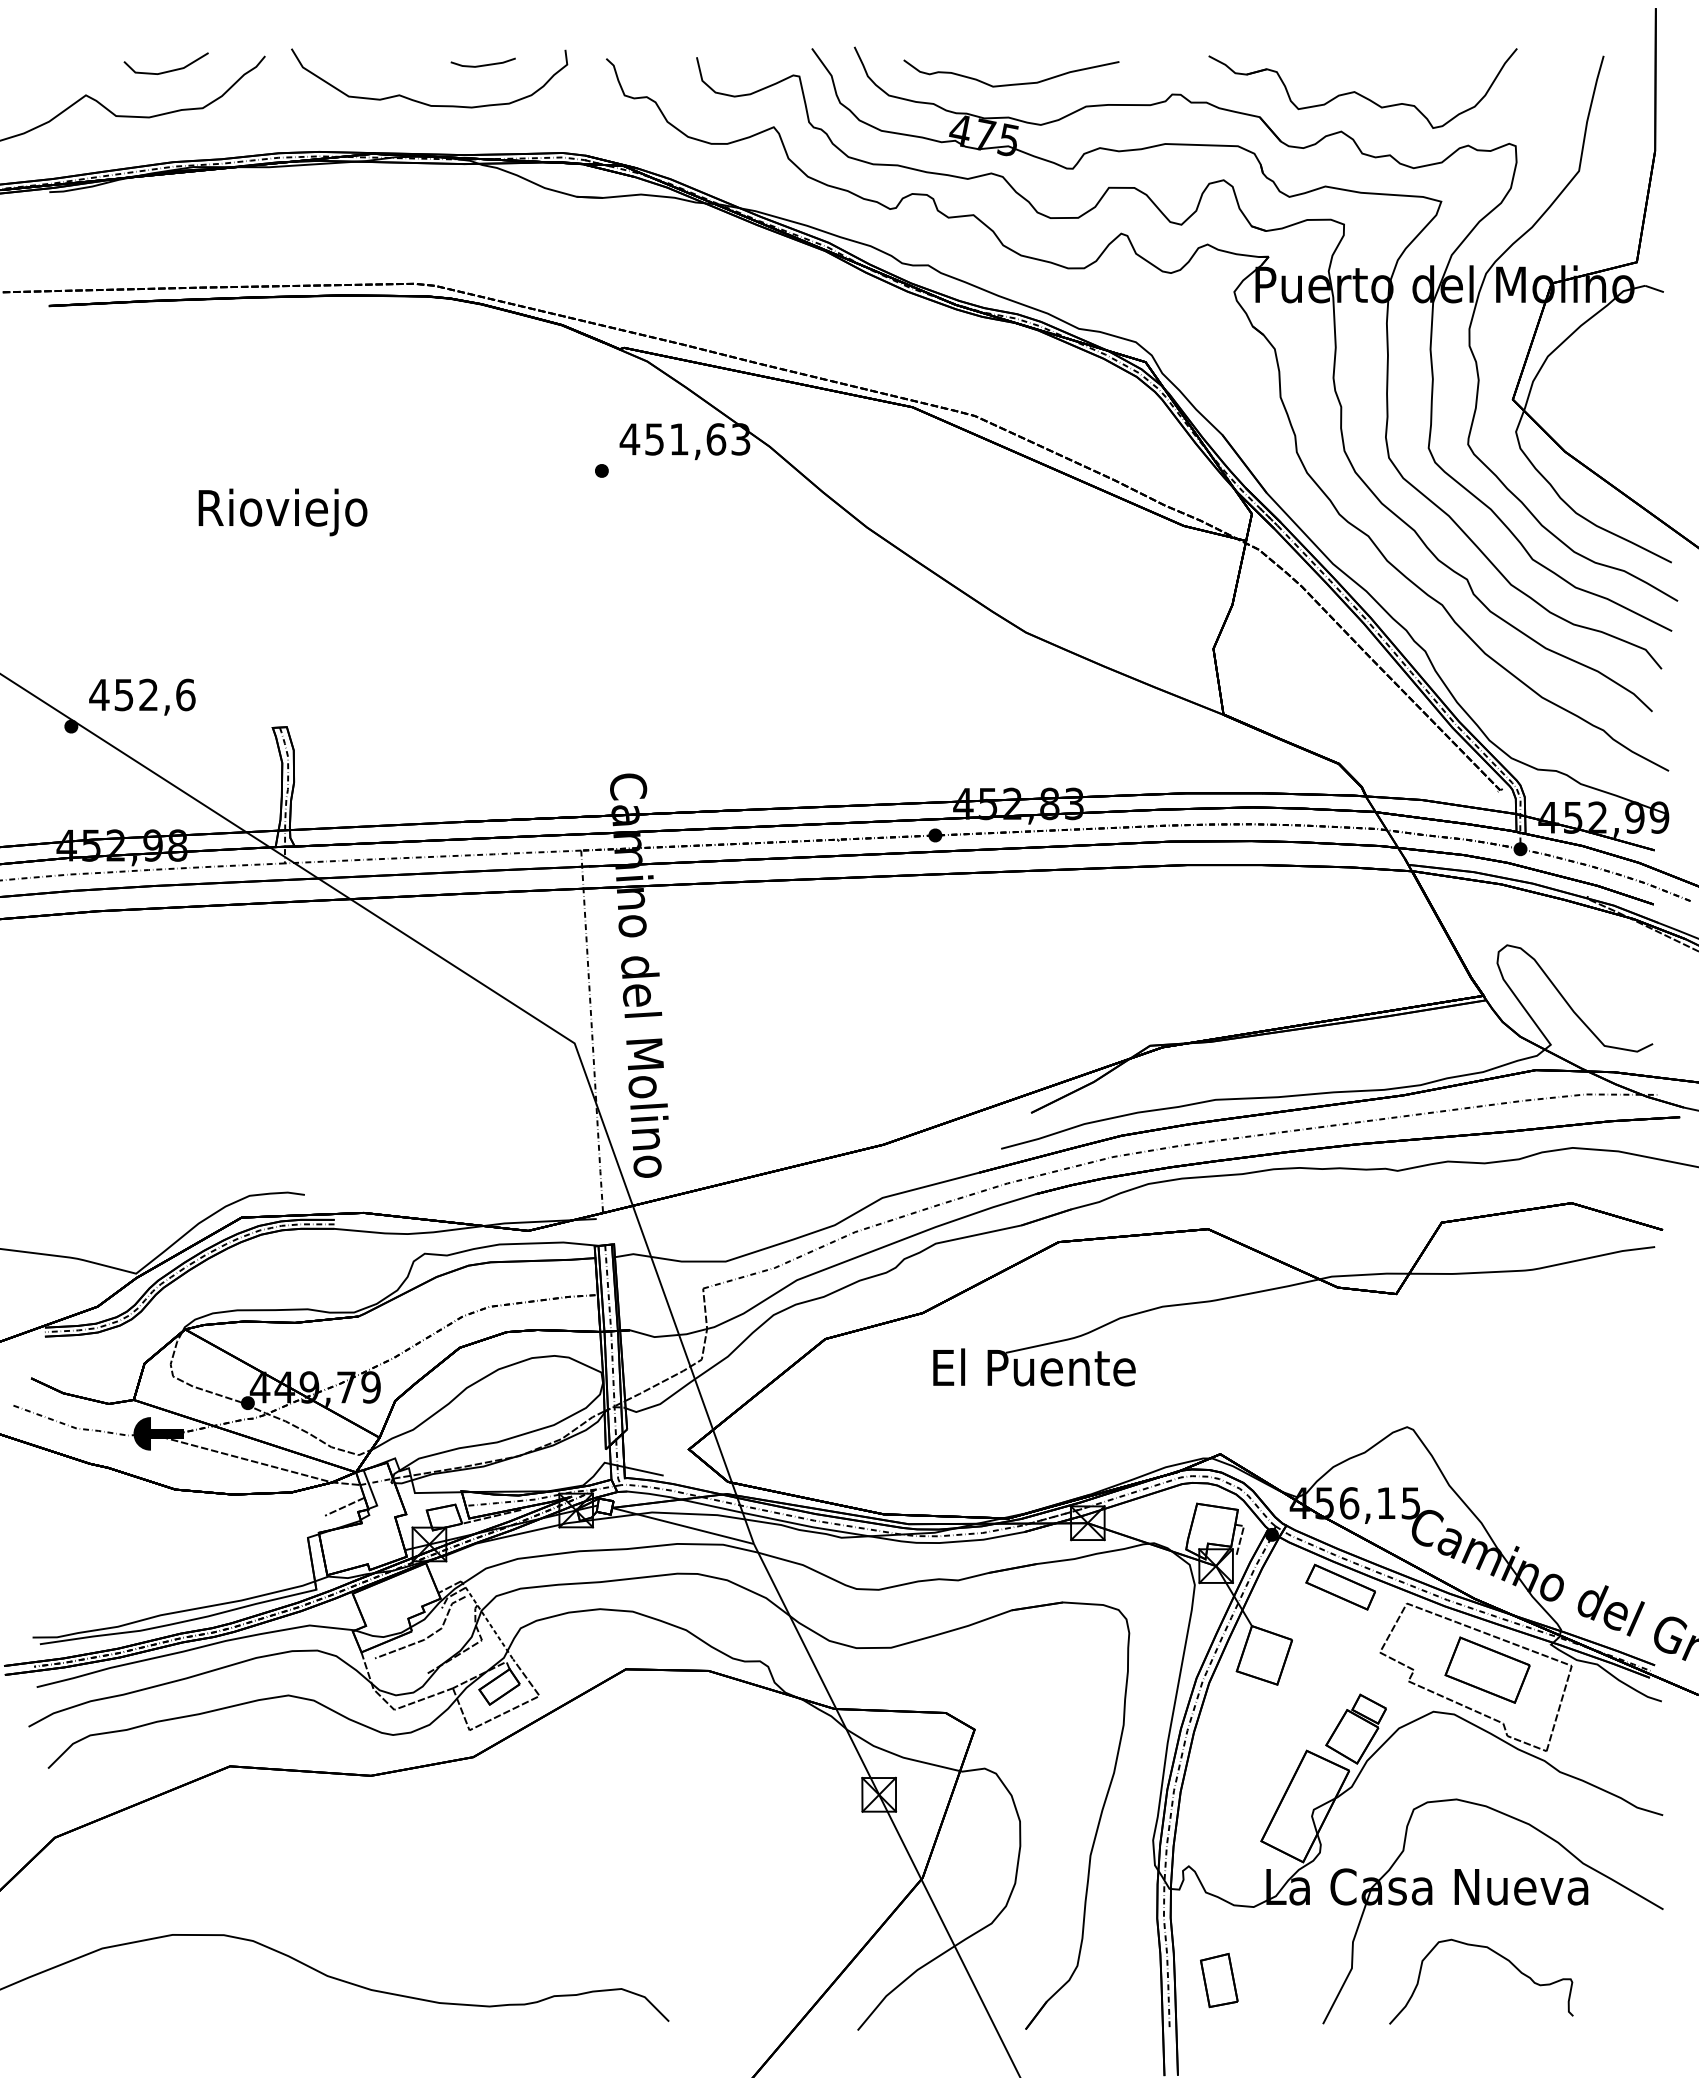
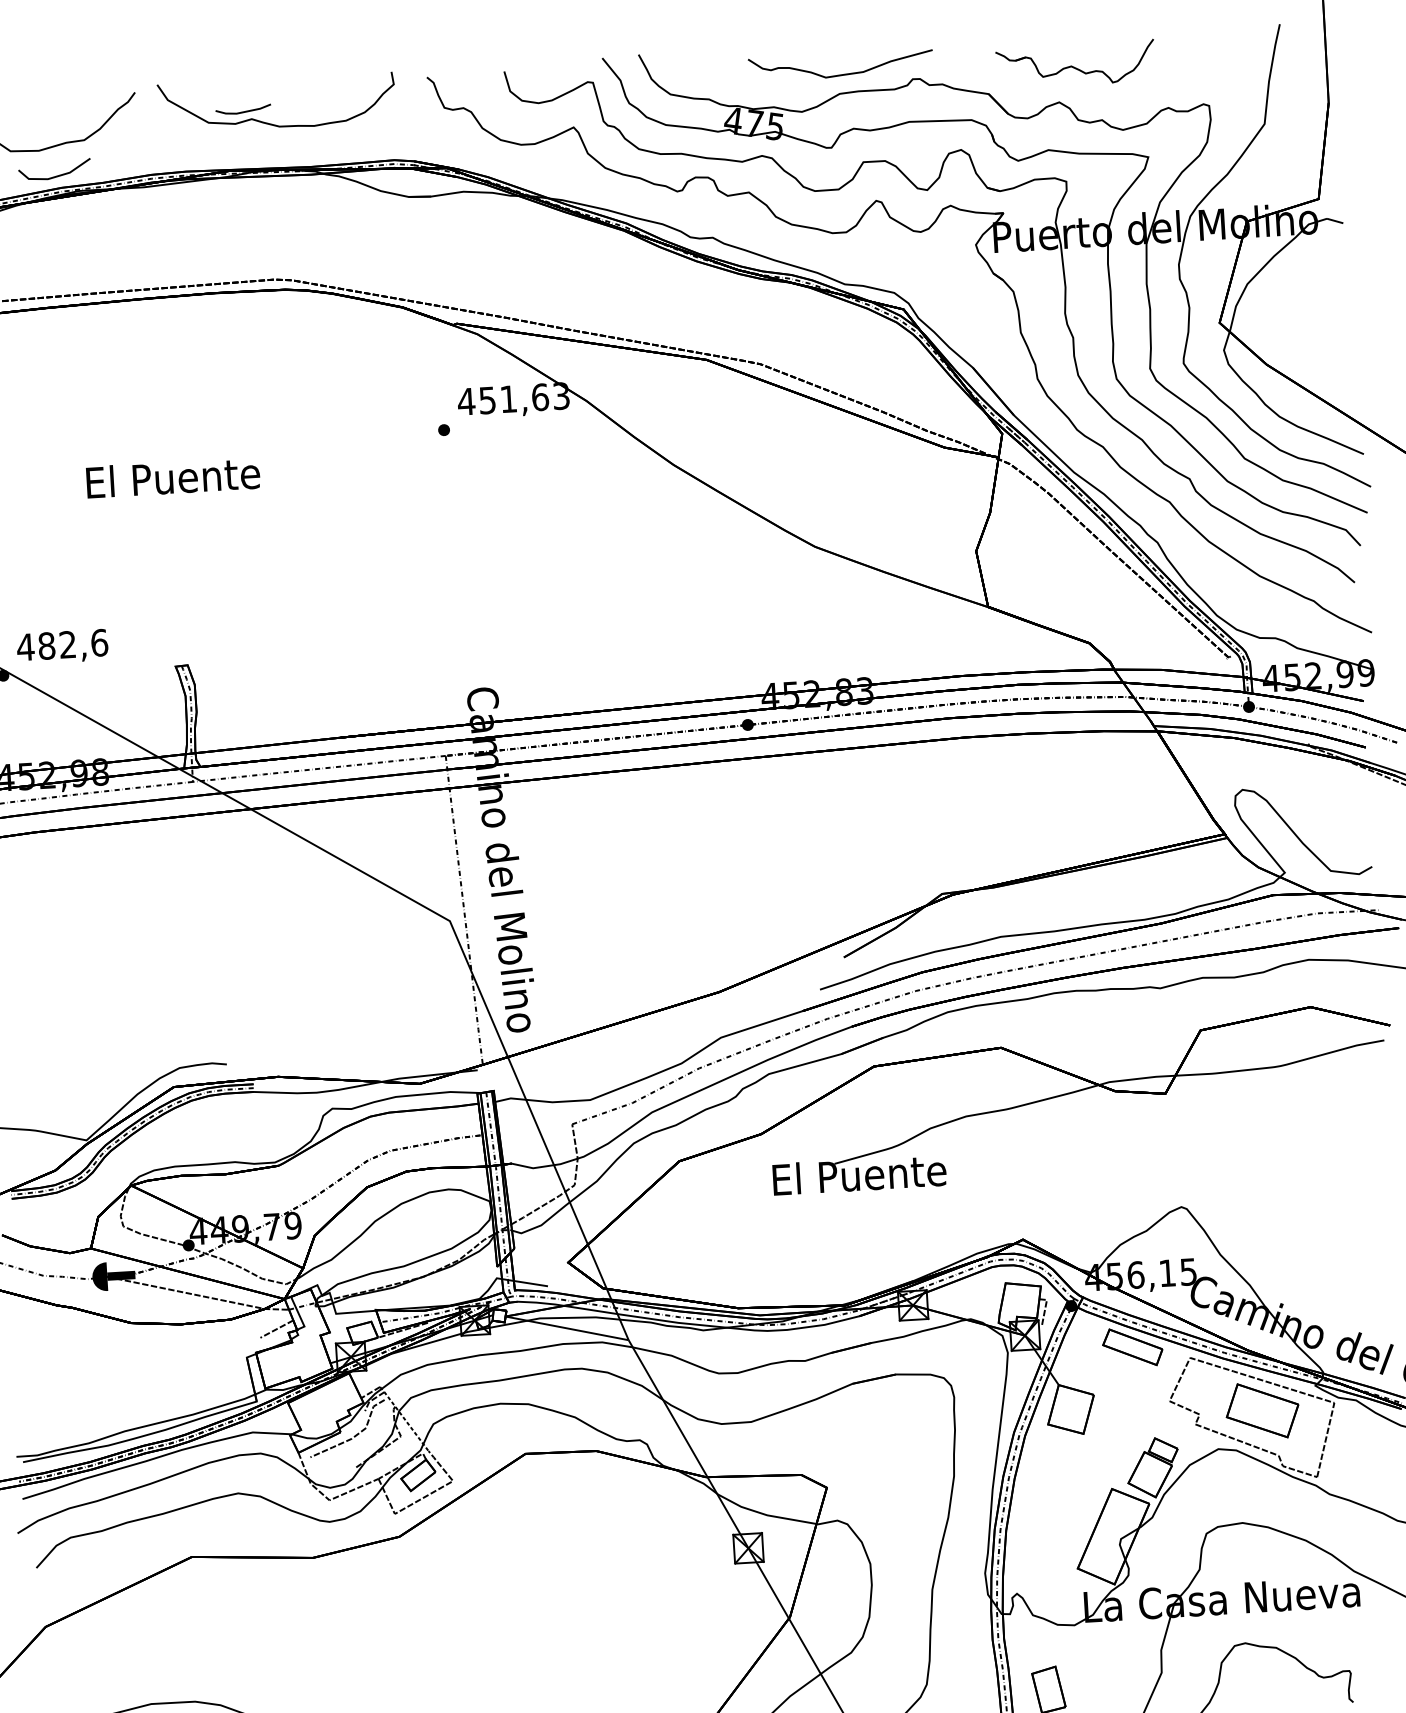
line: (482, 64) -> (242, 111), moved
line: (167, 70) -> (56, 175), moved
curve: (1012, 83) -> (842, 73), moved
part: (1362, 88) -> (1075, 64), size x0.6
text: (283, 512) -> (173, 481), Rioviejo -> El Puente
text: (123, 694) -> (46, 645), 452,6 -> 482,6

